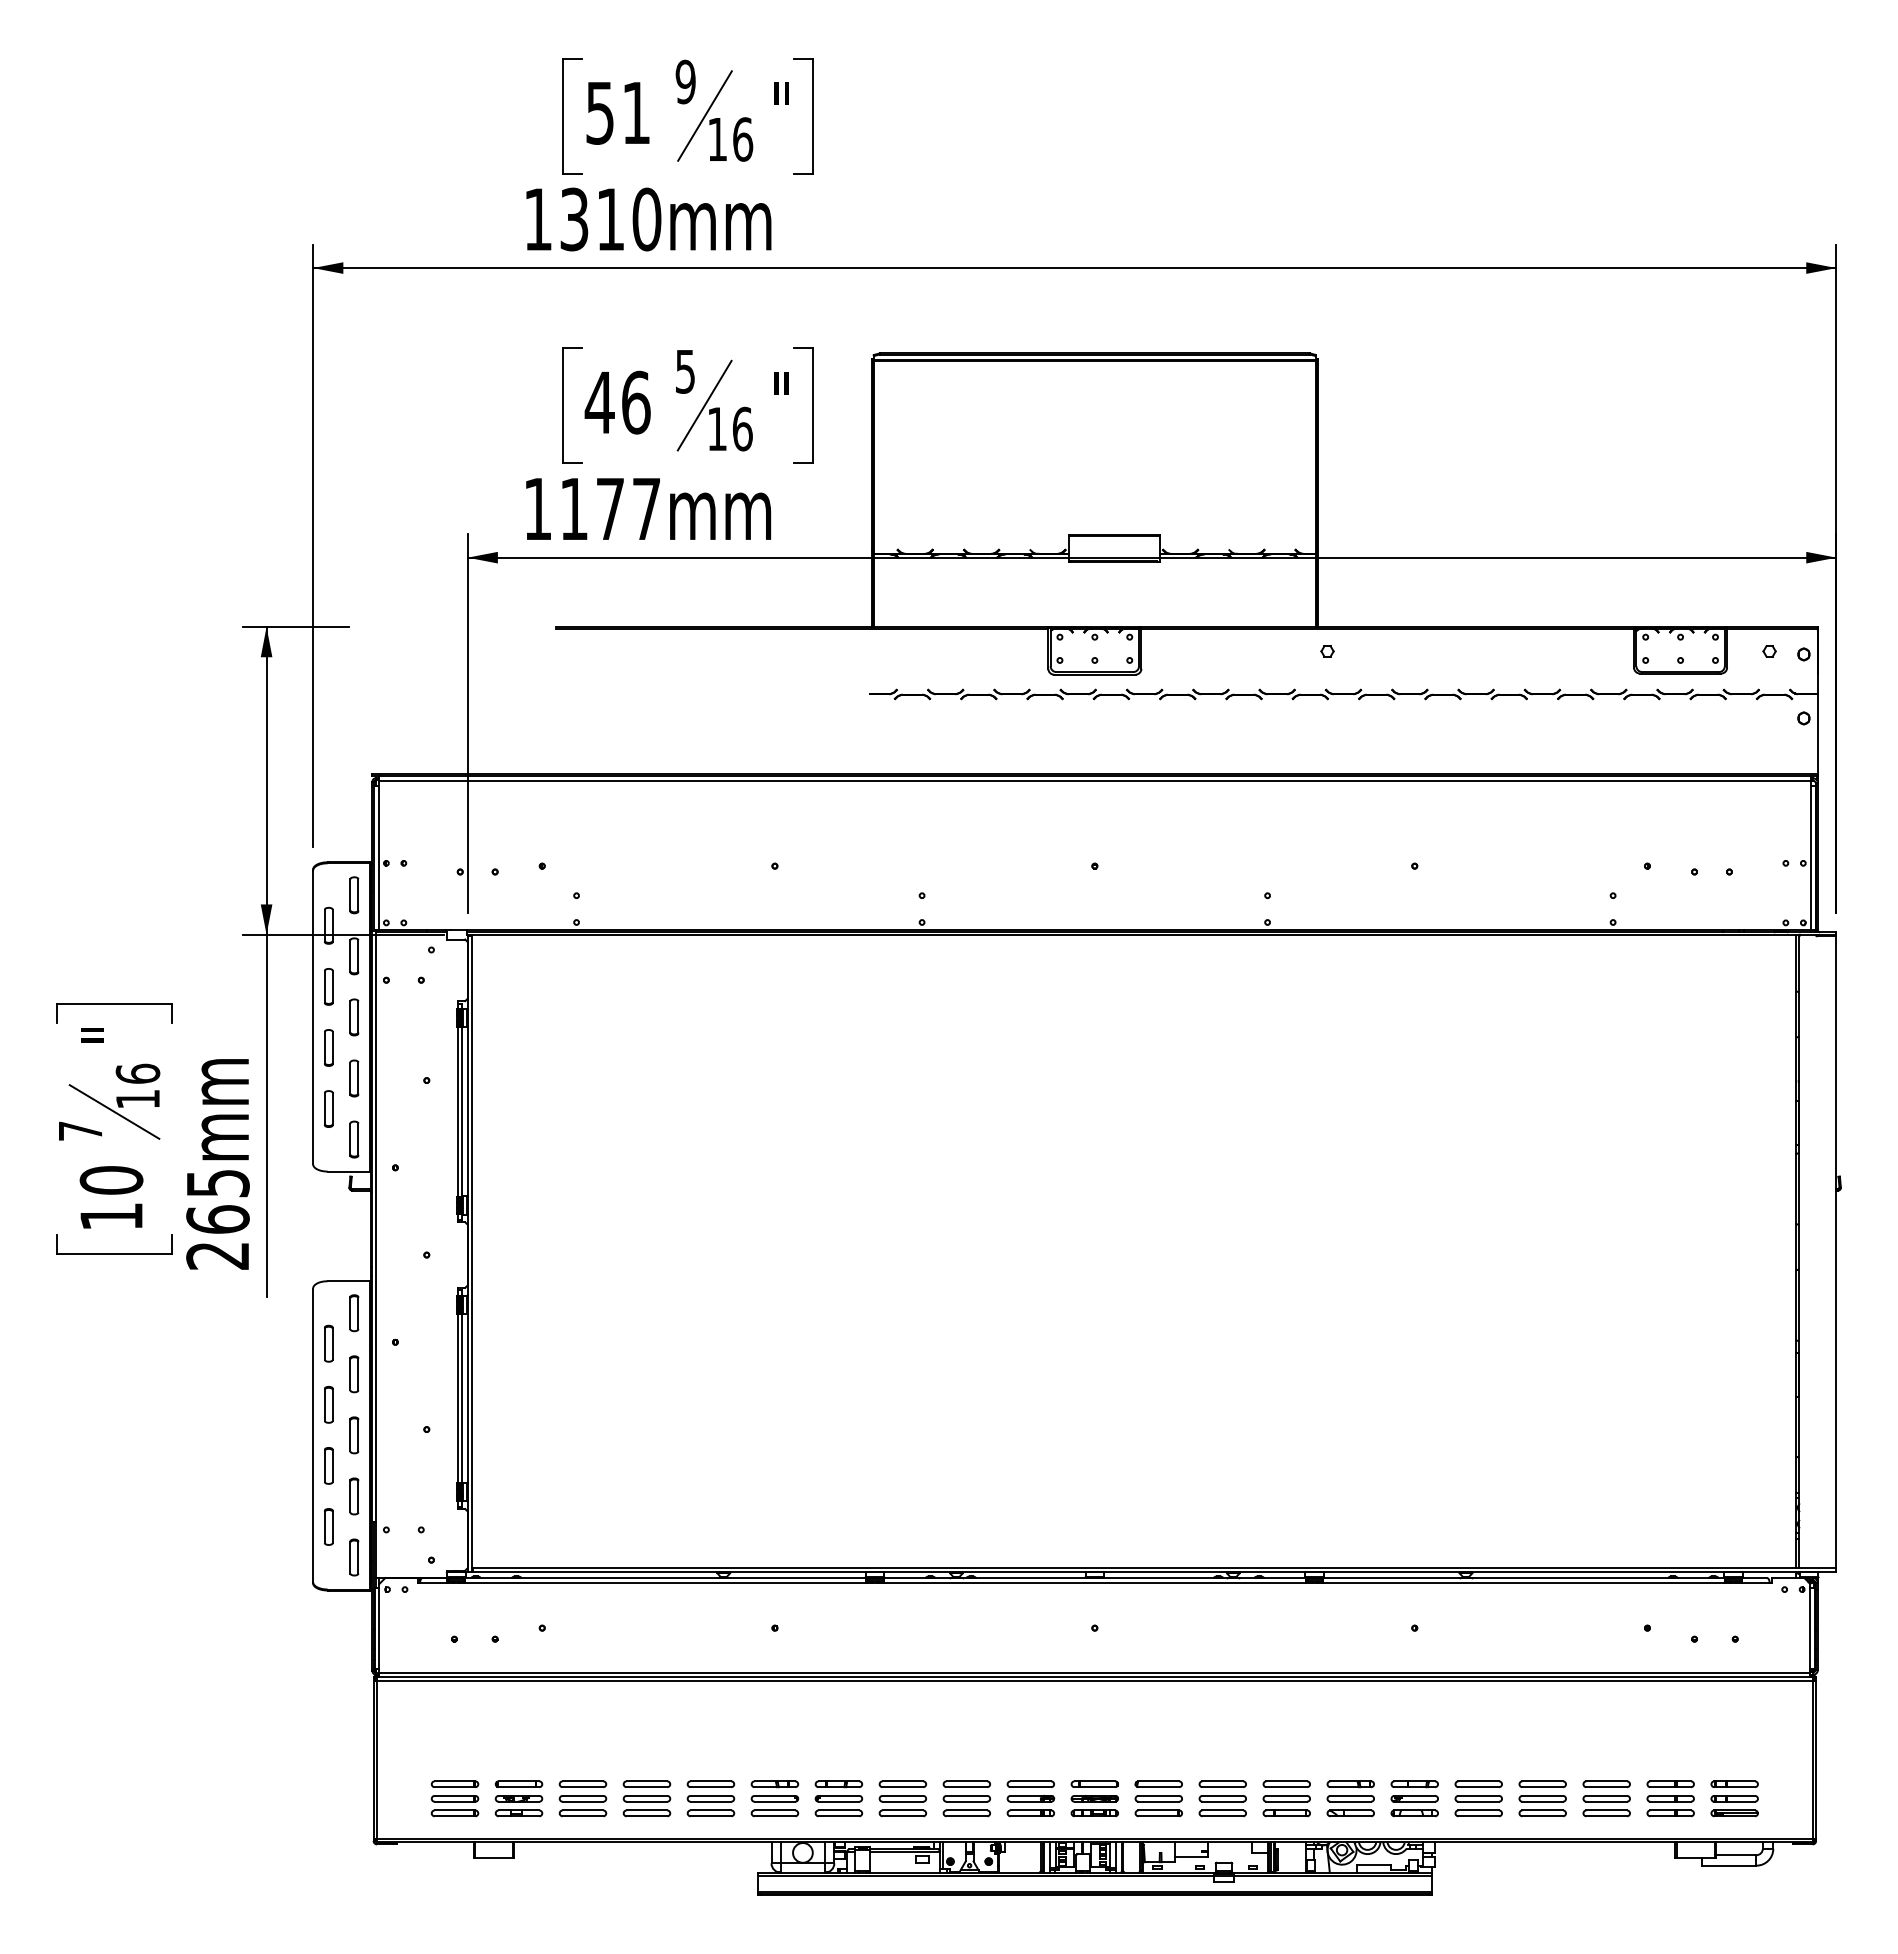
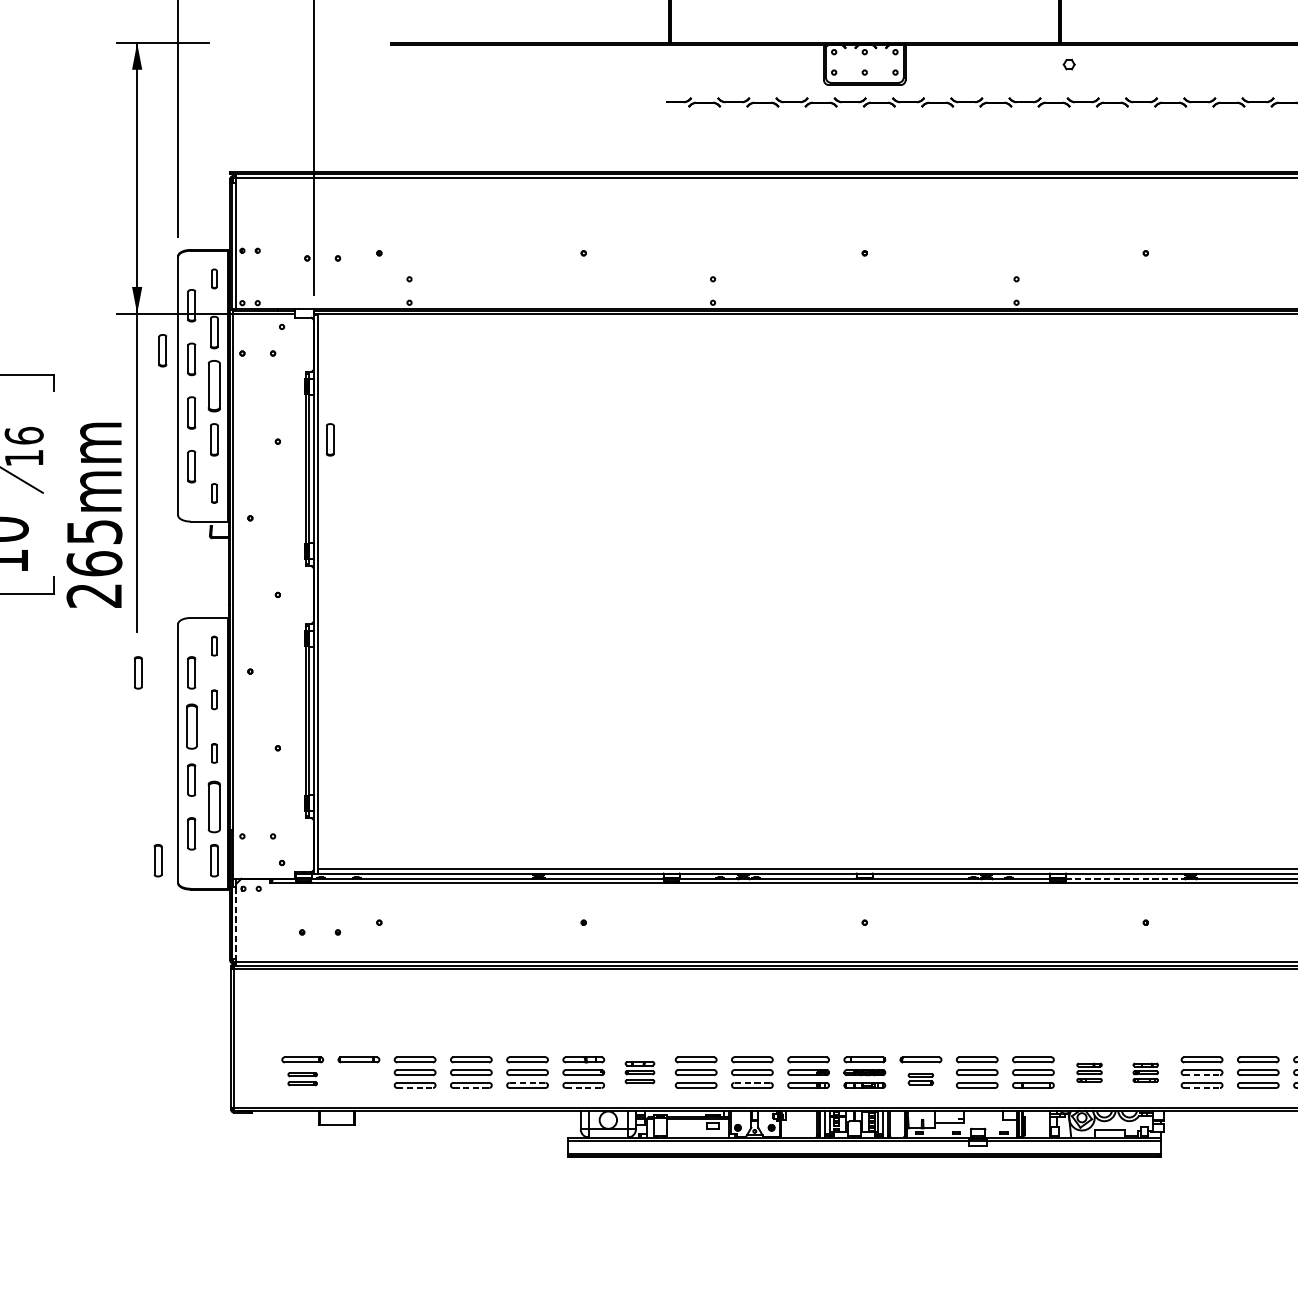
part: (354, 895) -> (214, 279), size x0.6
part: (295, 976) -> (162, 350), added
part: (354, 1017) -> (214, 386), size x1.6
part: (486, 1078) -> (330, 439), added
part: (354, 1139) -> (214, 493), size x0.6
part: (354, 1313) -> (214, 646), size x0.6
part: (267, 1343) -> (137, 672), added
part: (354, 1374) -> (214, 699), size x0.6
part: (328, 1404) -> (191, 726), size x1.4
part: (354, 1435) -> (214, 753), size x0.6
part: (354, 1496) -> (214, 807), size x1.6
part: (290, 1557) -> (158, 860), added
line: (1392, 1578) -> (1126, 879), solid -> dashed
line: (379, 1628) -> (236, 923), solid -> dashed
part: (838, 1798) -> (639, 1072), size x0.7
part: (1350, 1798) -> (1089, 1072), size x0.6
part: (1414, 1798) -> (1145, 1072), size x0.6
line: (1479, 1801) -> (1202, 1075), solid -> dashed
part: (454, 1806) -> (302, 1079), size x0.7
part: (518, 1806) -> (358, 1079), removed
part: (1158, 1806) -> (920, 1079), size x0.6
line: (710, 1810) -> (527, 1082), solid -> dashed
line: (966, 1810) -> (752, 1082), solid -> dashed
line: (583, 1816) -> (415, 1088), solid -> dashed
line: (647, 1816) -> (471, 1088), solid -> dashed
line: (775, 1816) -> (584, 1088), solid -> dashed
line: (1479, 1816) -> (1202, 1088), solid -> dashed

